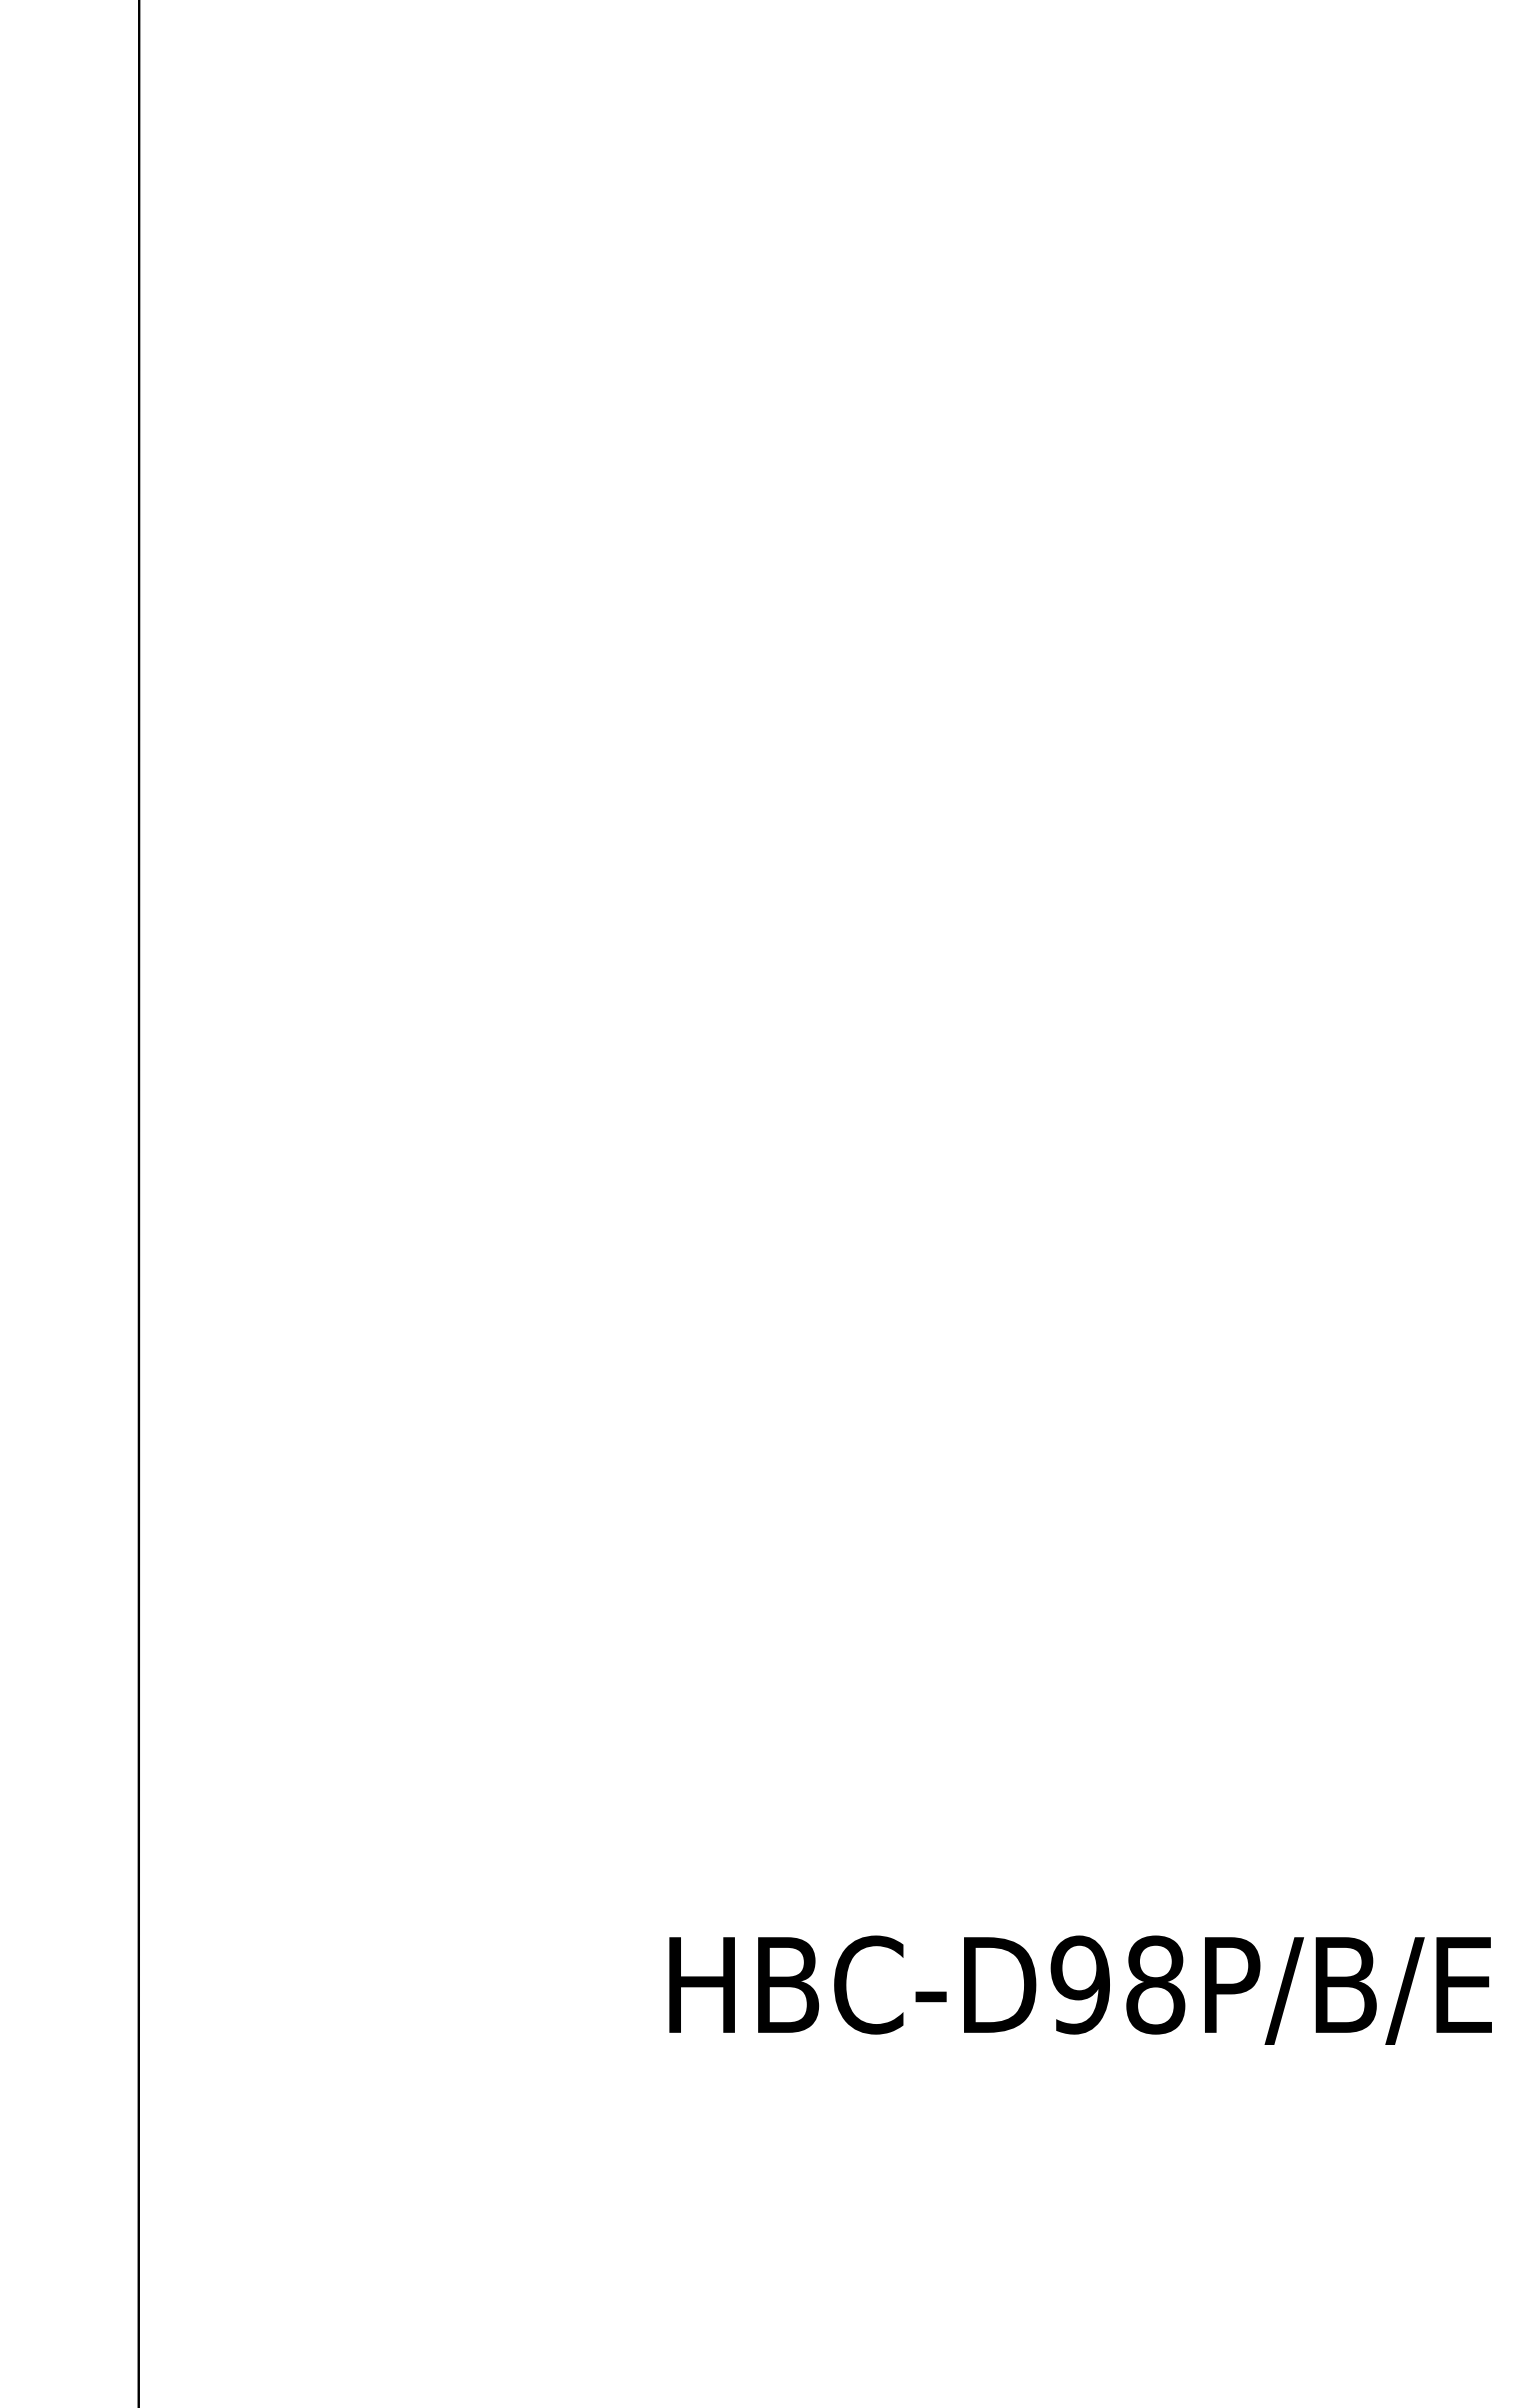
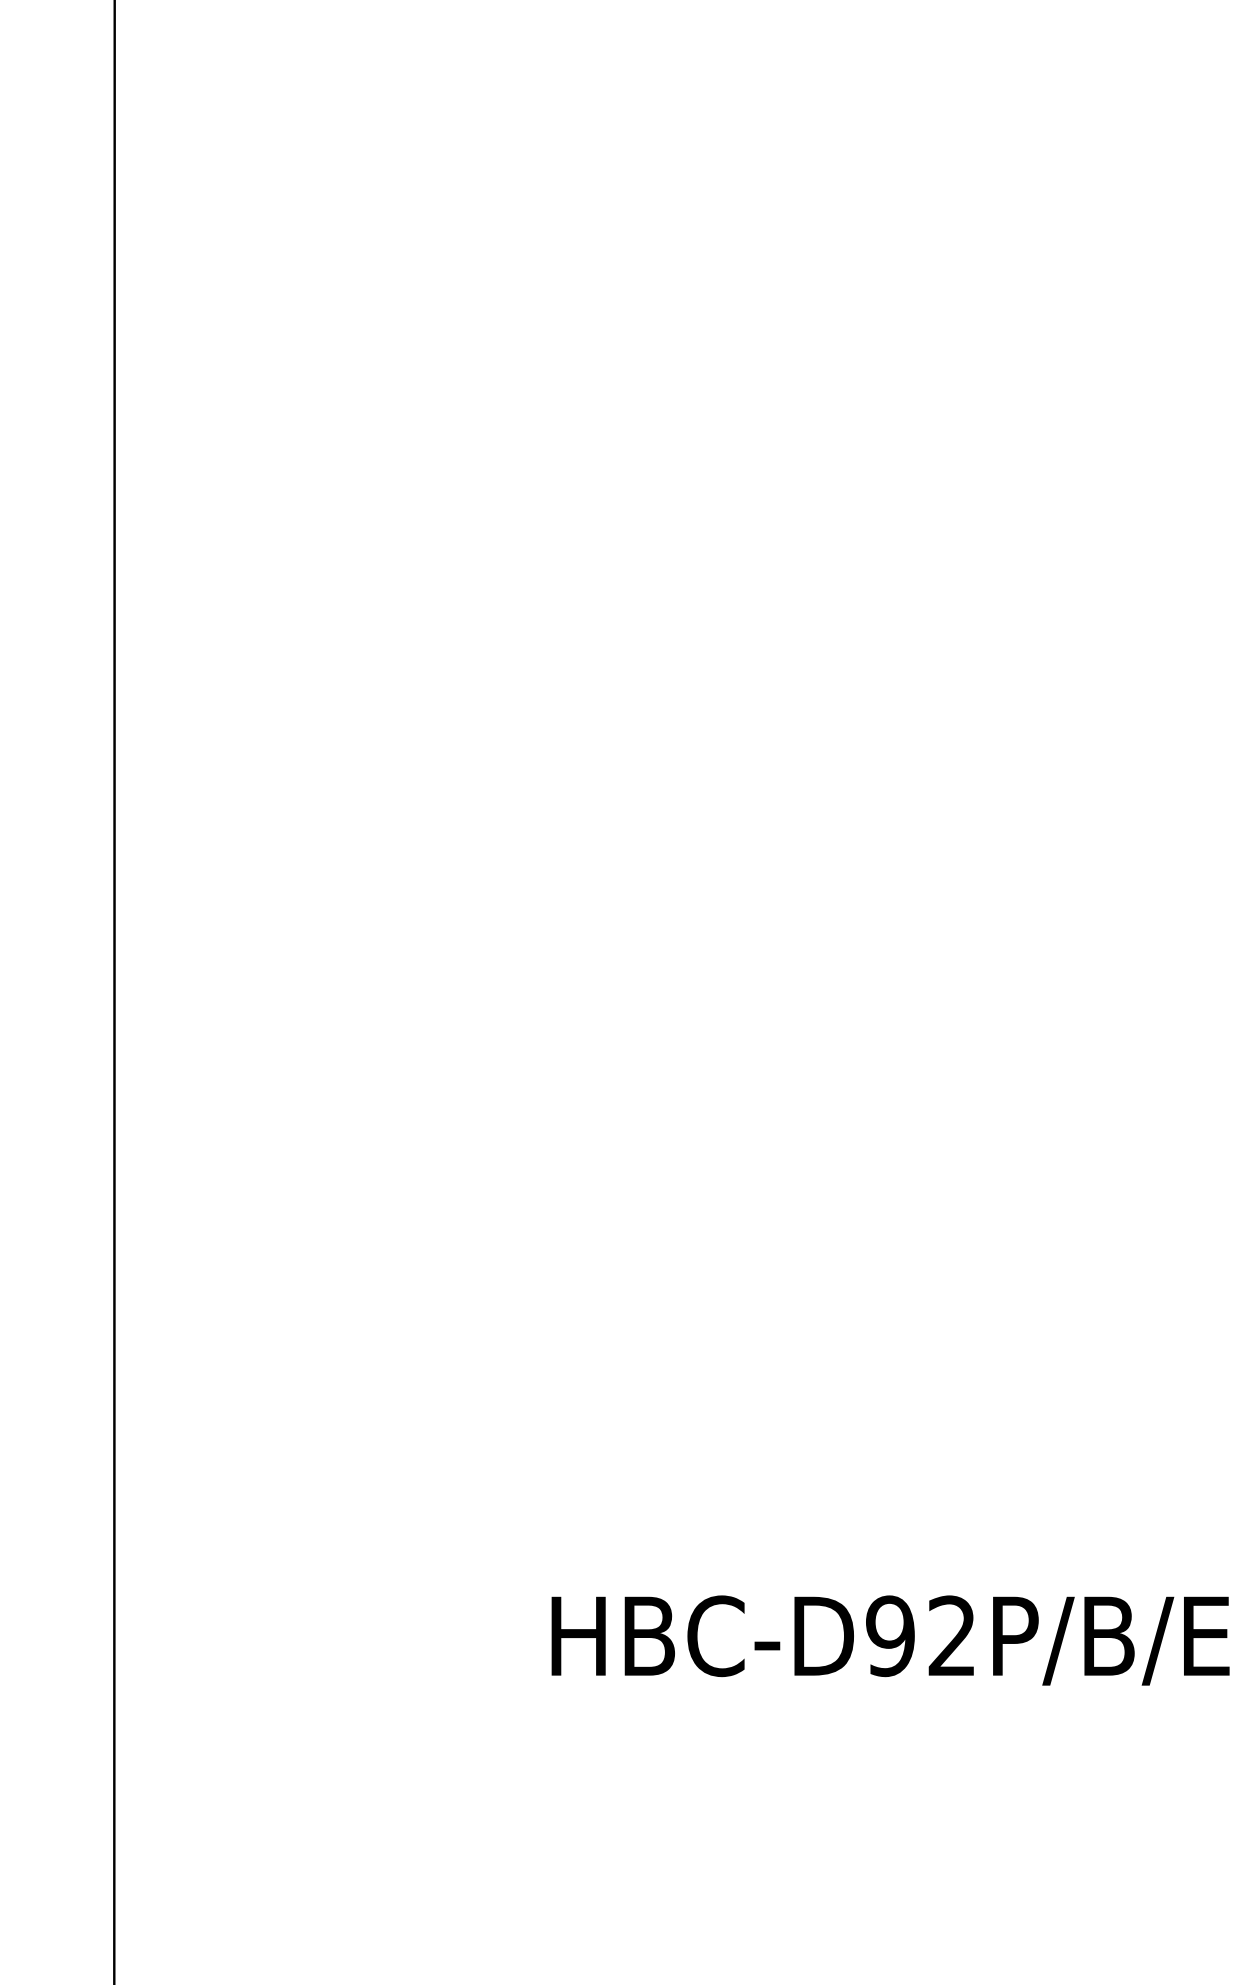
text: (1155, 1984) -> (952, 1635), HBC-D98P/B/E -> HBC-D92P/B/E

